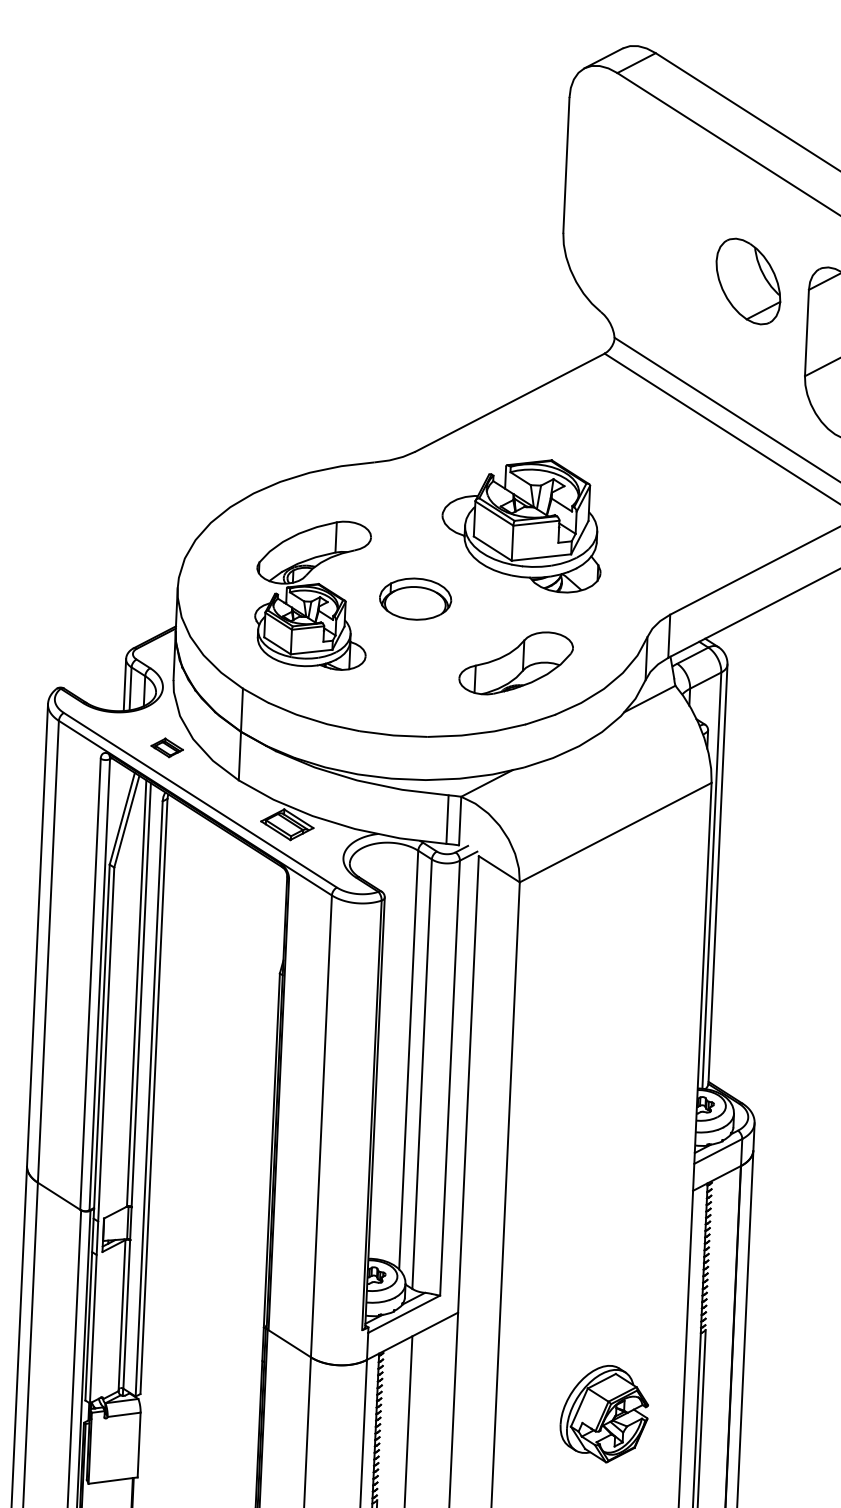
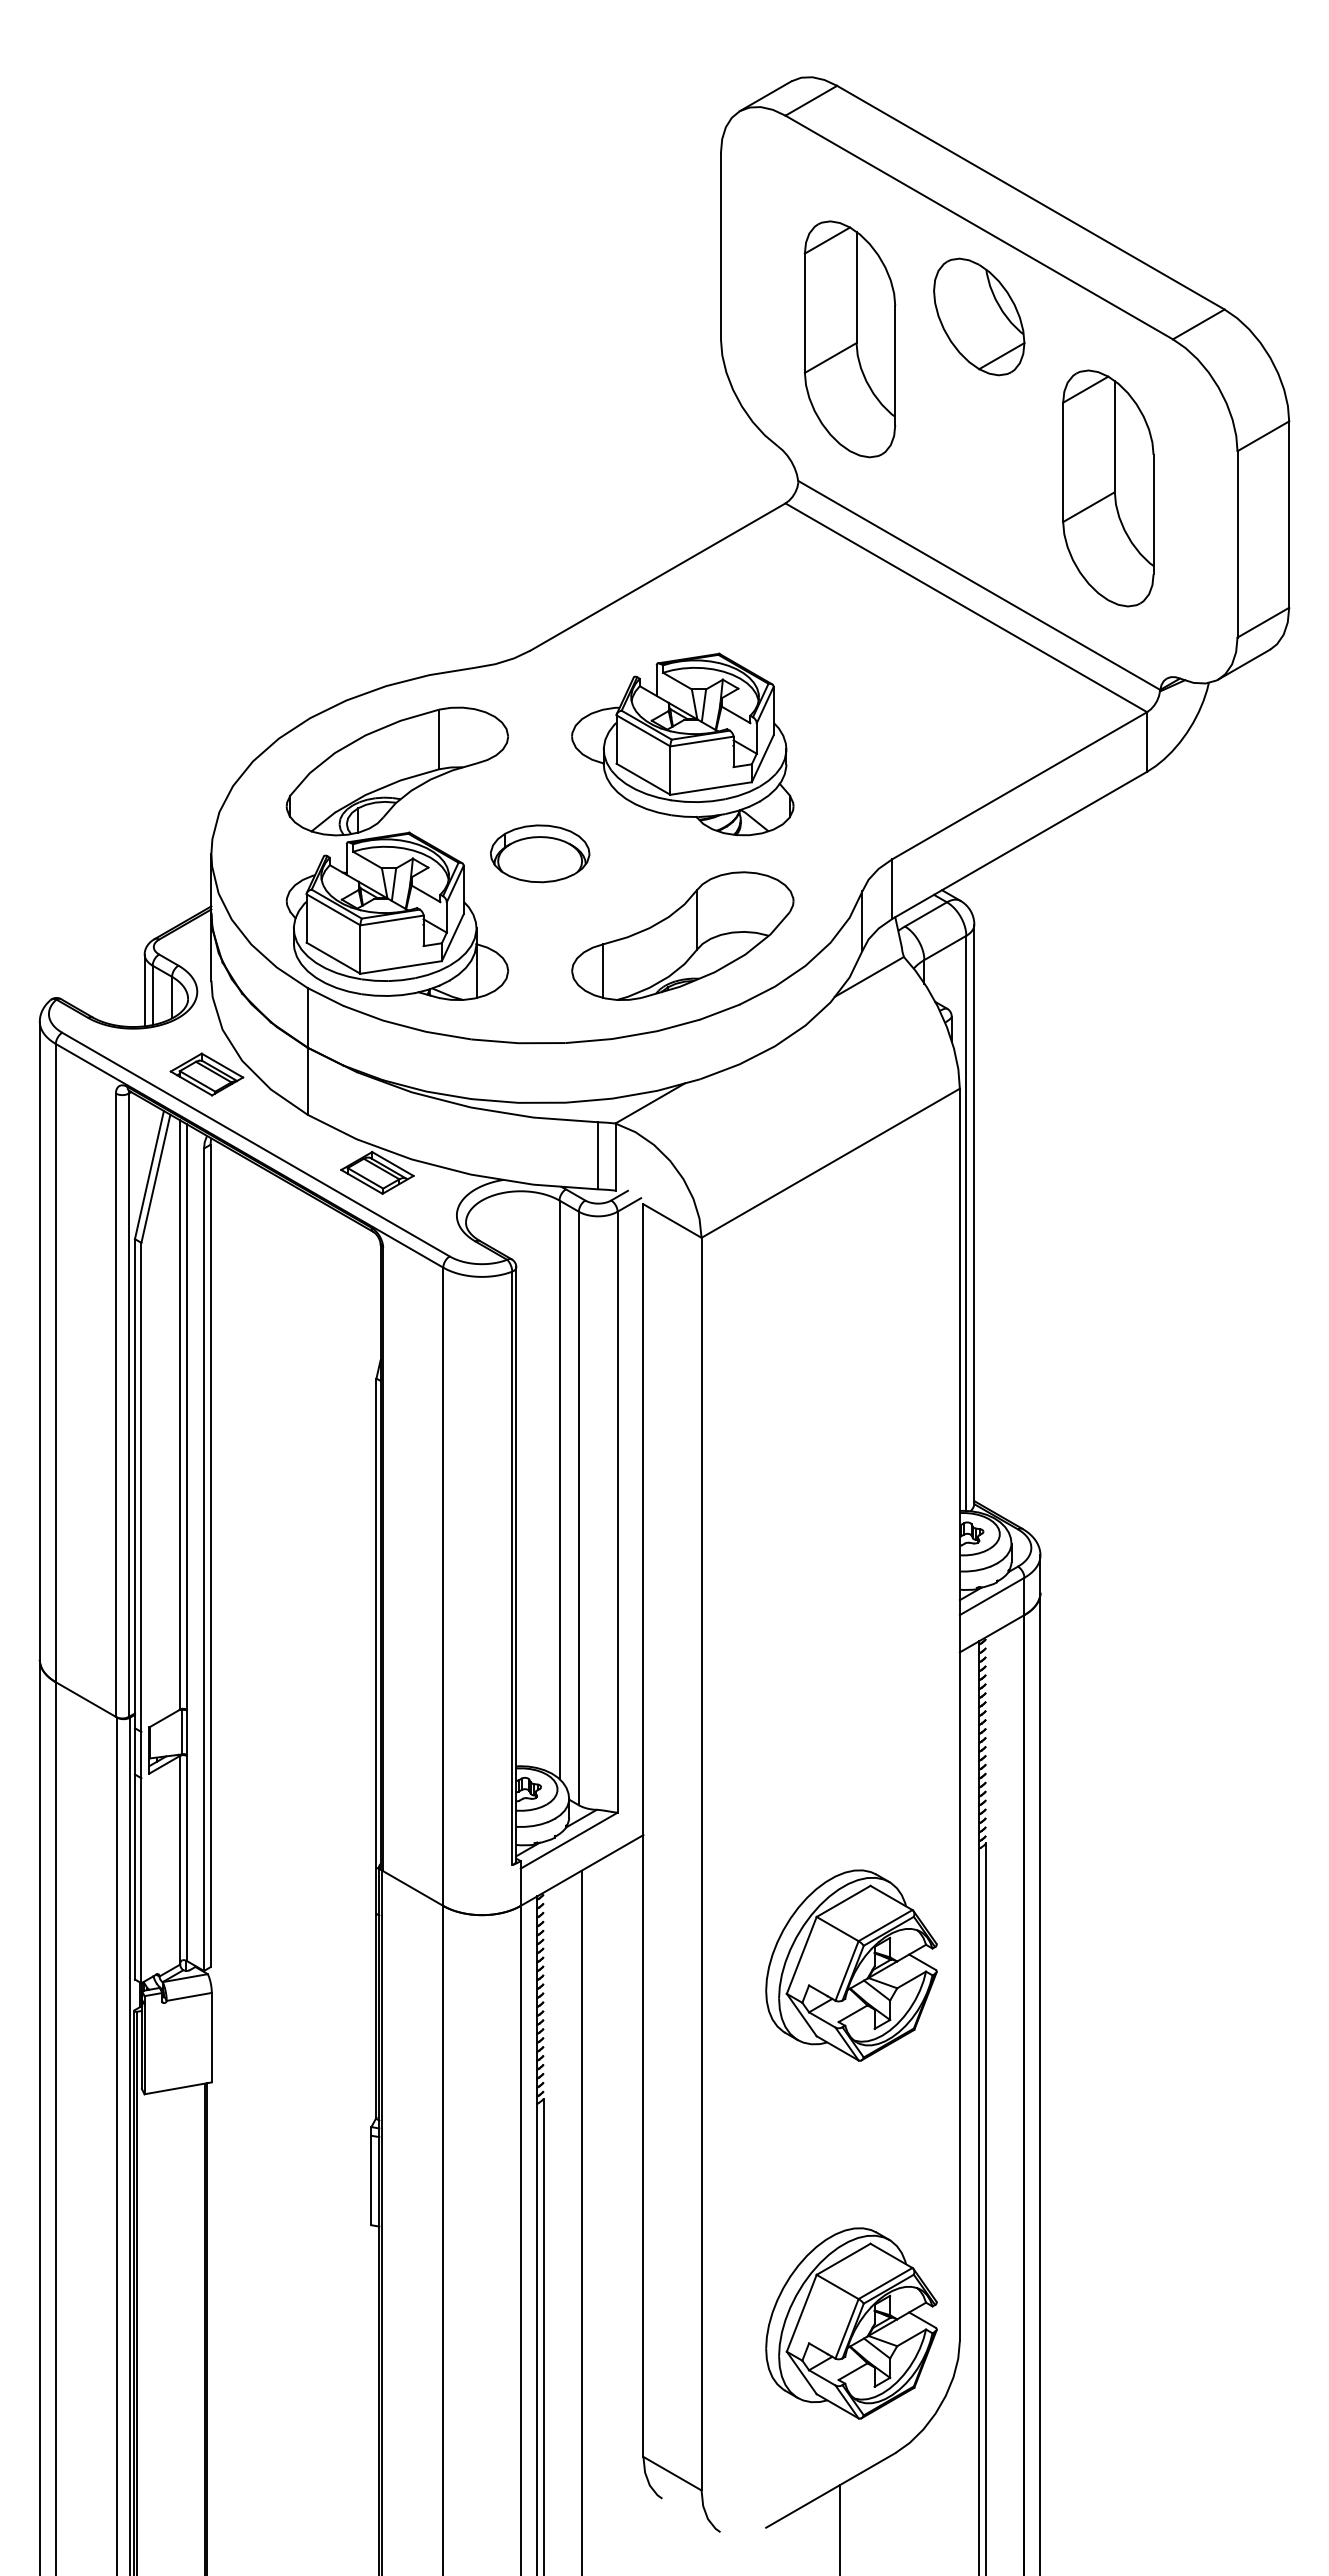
part: (656, 237) -> (849, 339), added
part: (748, 281) -> (979, 316), moved
part: (312, 594) -> (397, 853), size x1.43
part: (515, 662) -> (682, 935), size x1.43
part: (166, 747) -> (206, 1074), size x1.67
part: (604, 1413) -> (851, 1965), size x1.43

